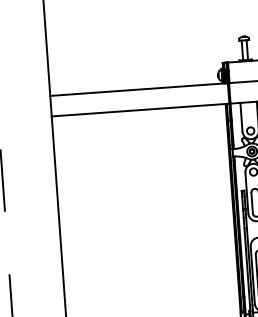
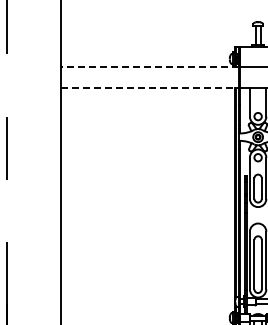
line: (138, 89) -> (149, 67), solid -> dashed
line: (141, 109) -> (150, 87), solid -> dashed

